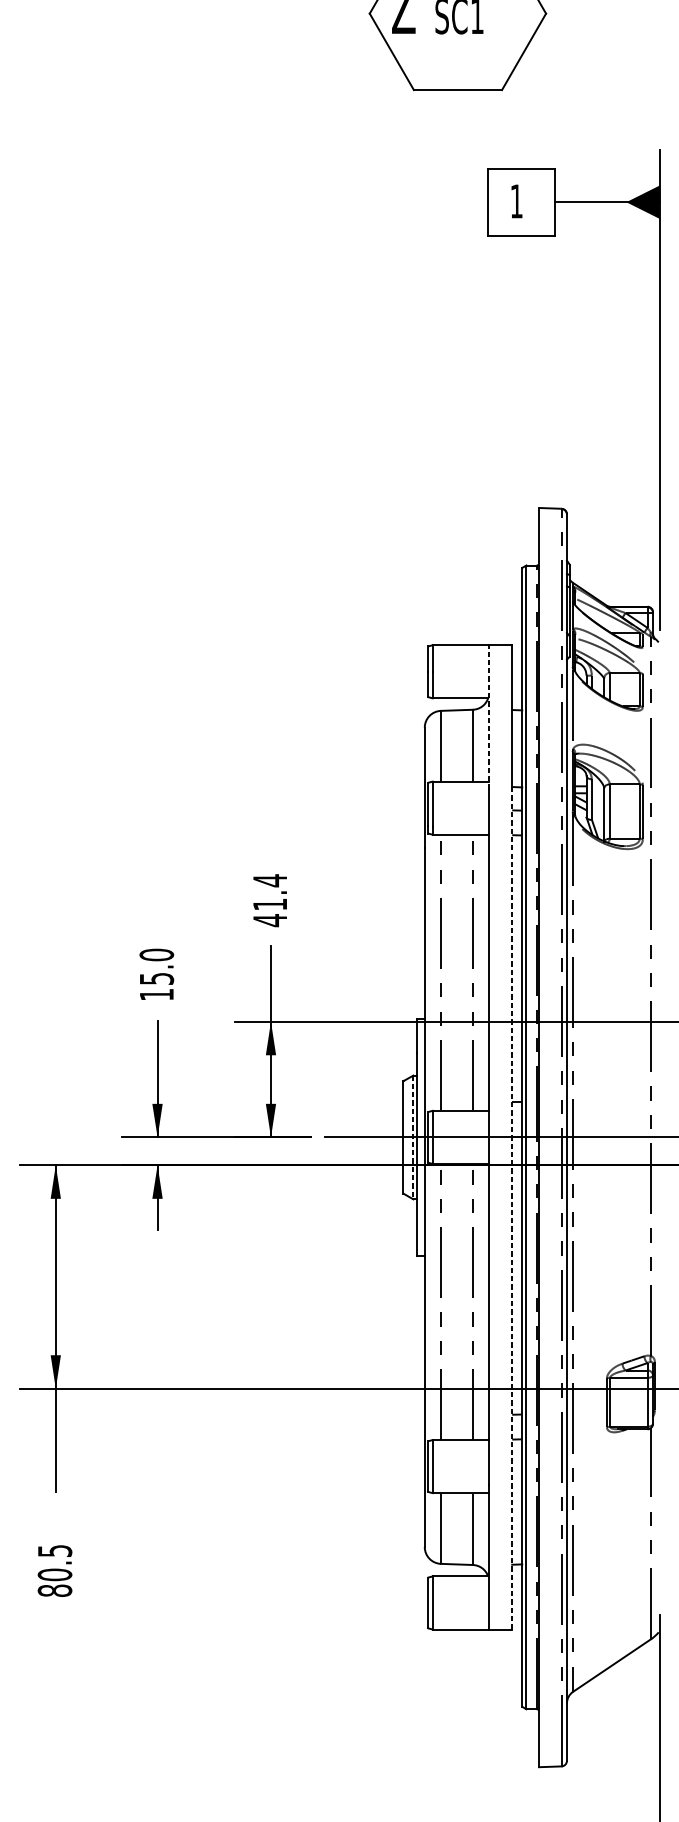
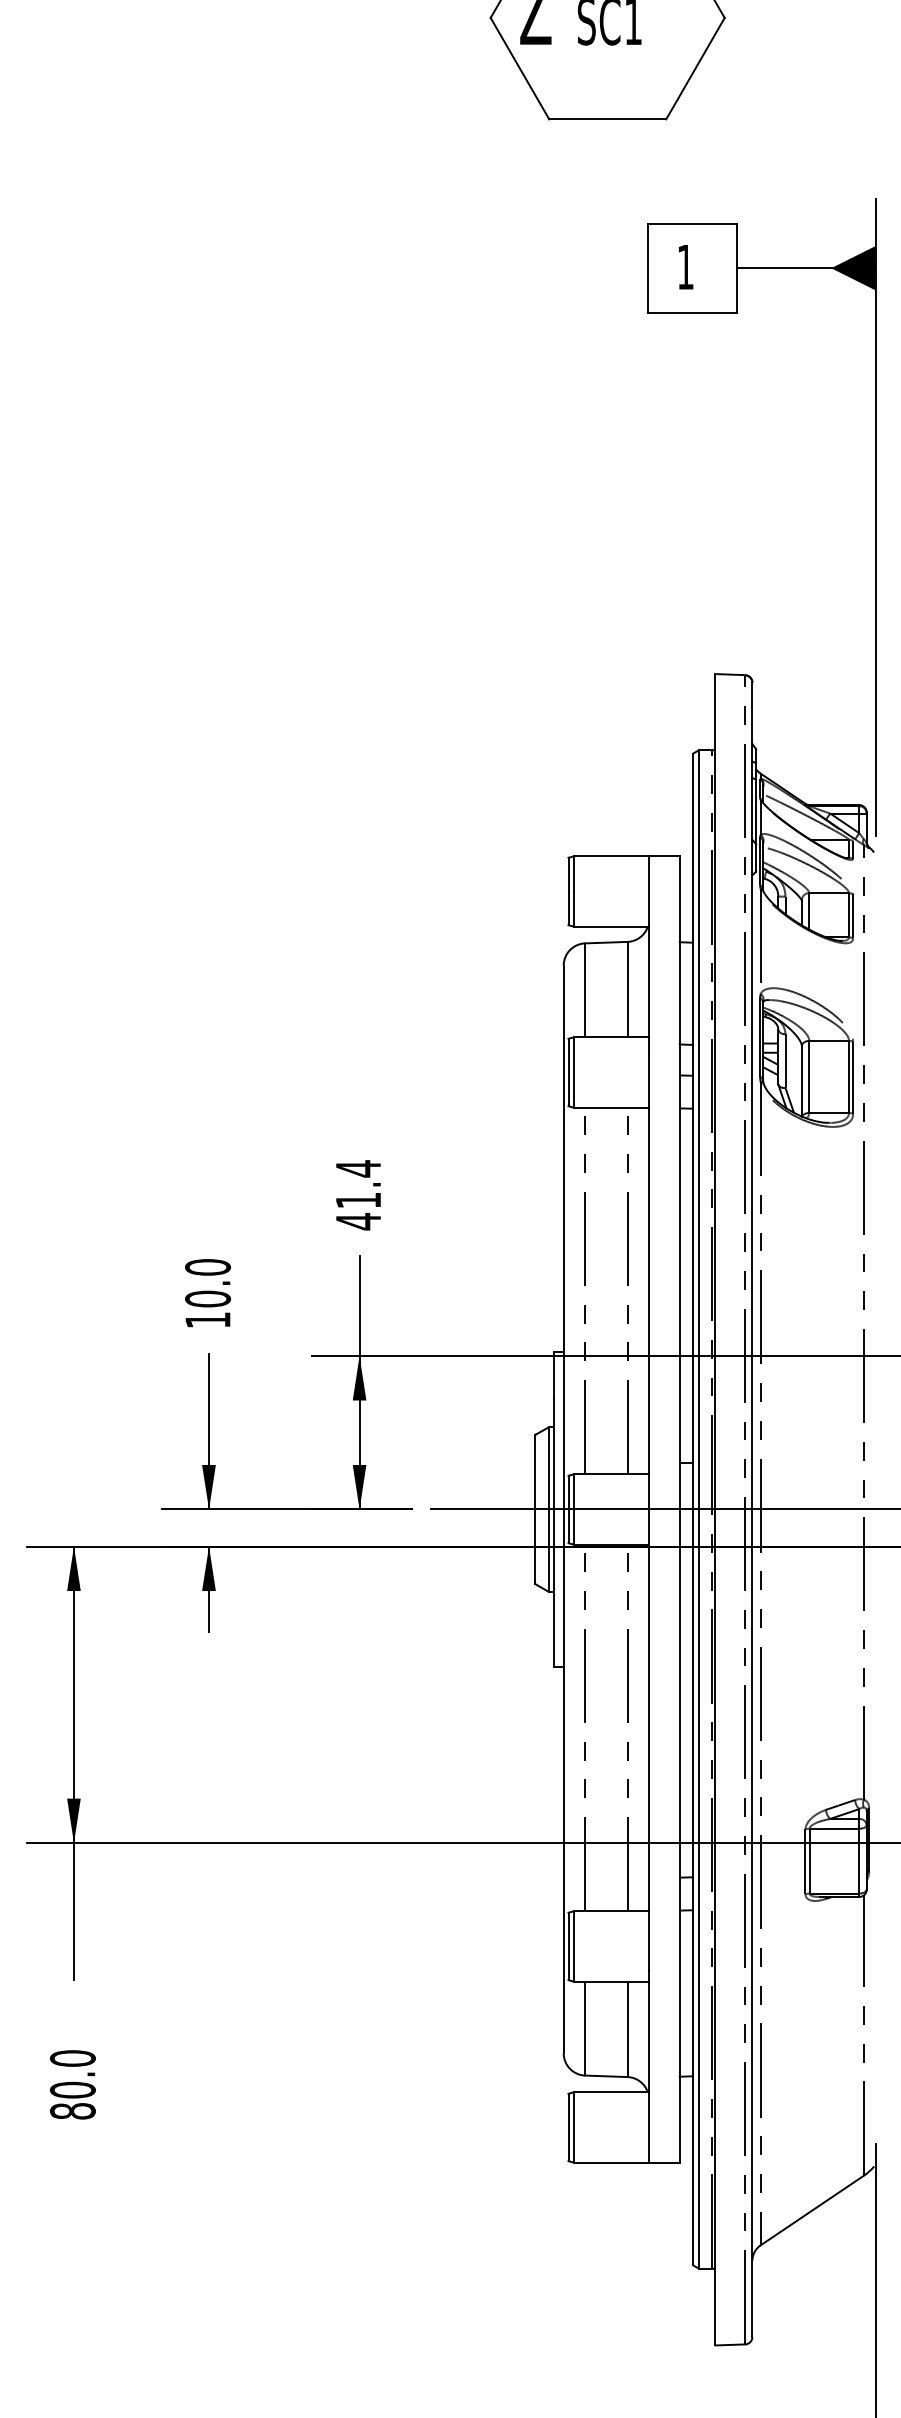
line: (488, 716) -> (648, 951), dashed -> solid
text: (157, 978) -> (208, 1298), 15.0 -> 10.0
line: (413, 1138) -> (548, 1510), dashed -> solid
line: (512, 1209) -> (679, 1605), dashed -> solid
text: (54, 1551) -> (72, 2058), 80.5 -> 80.0

